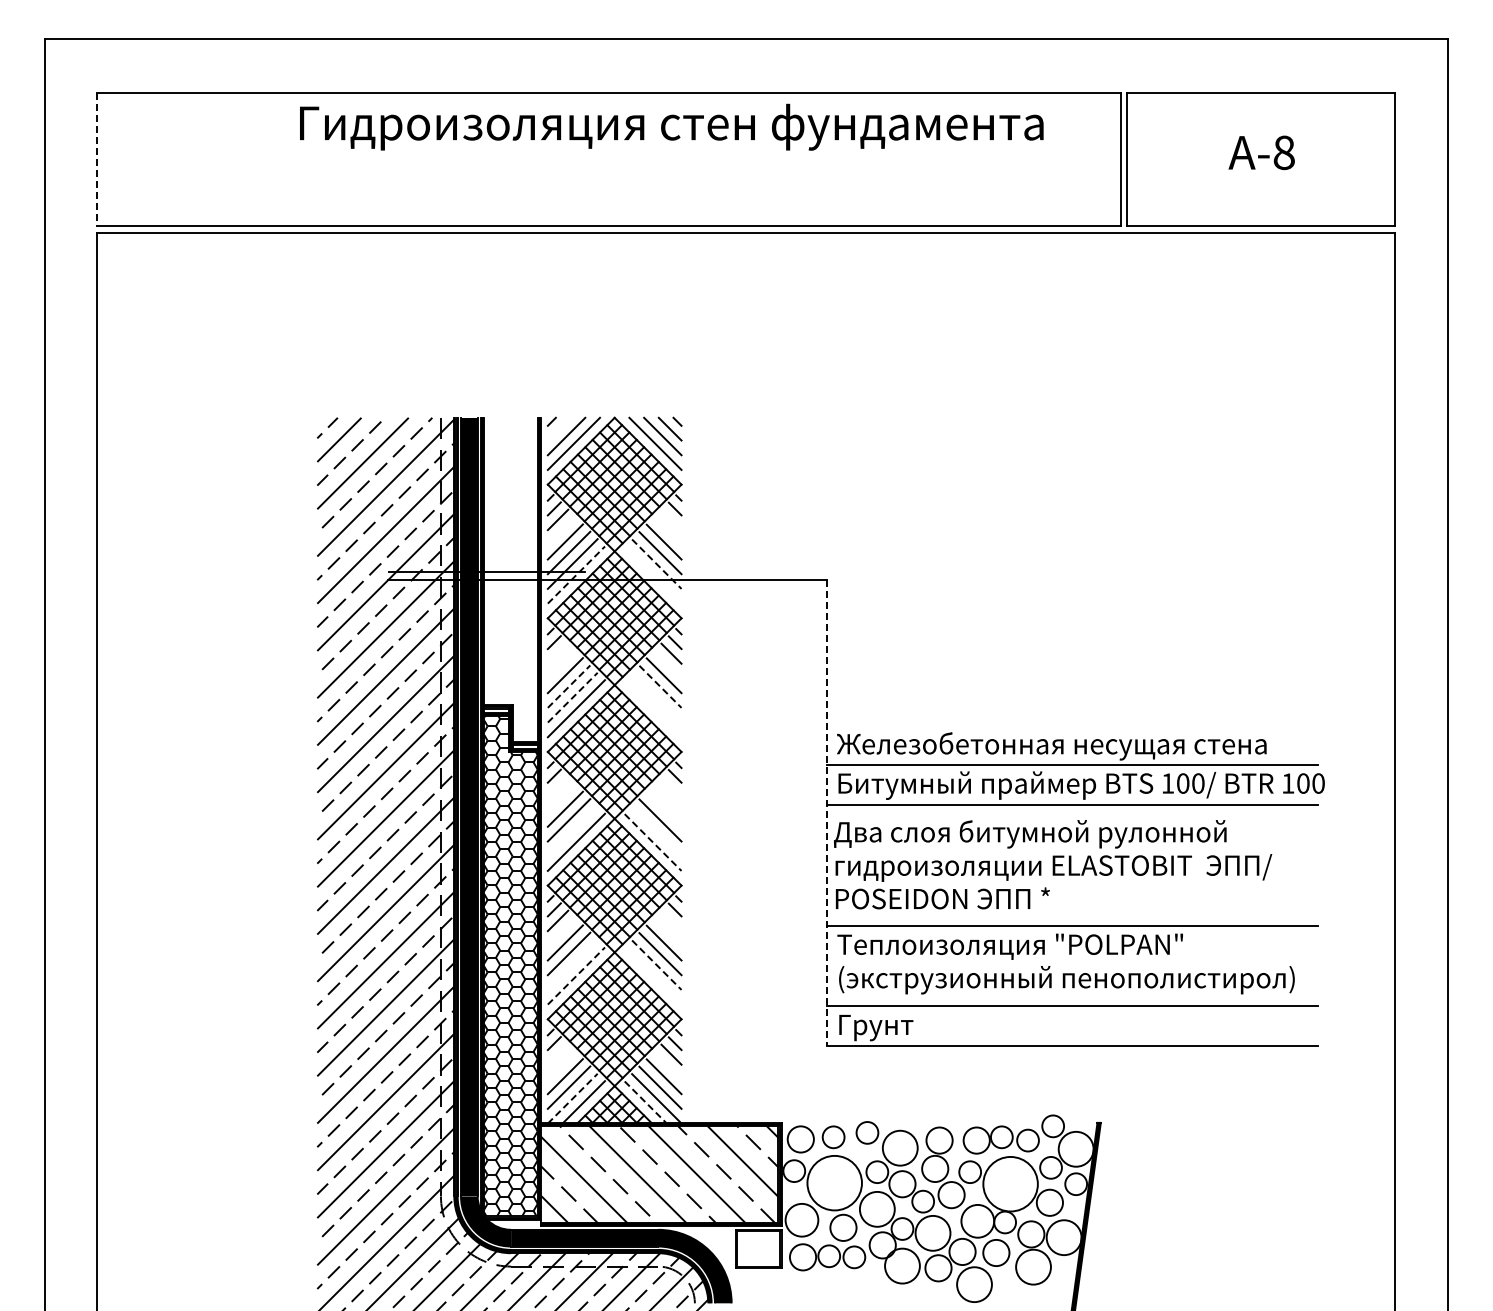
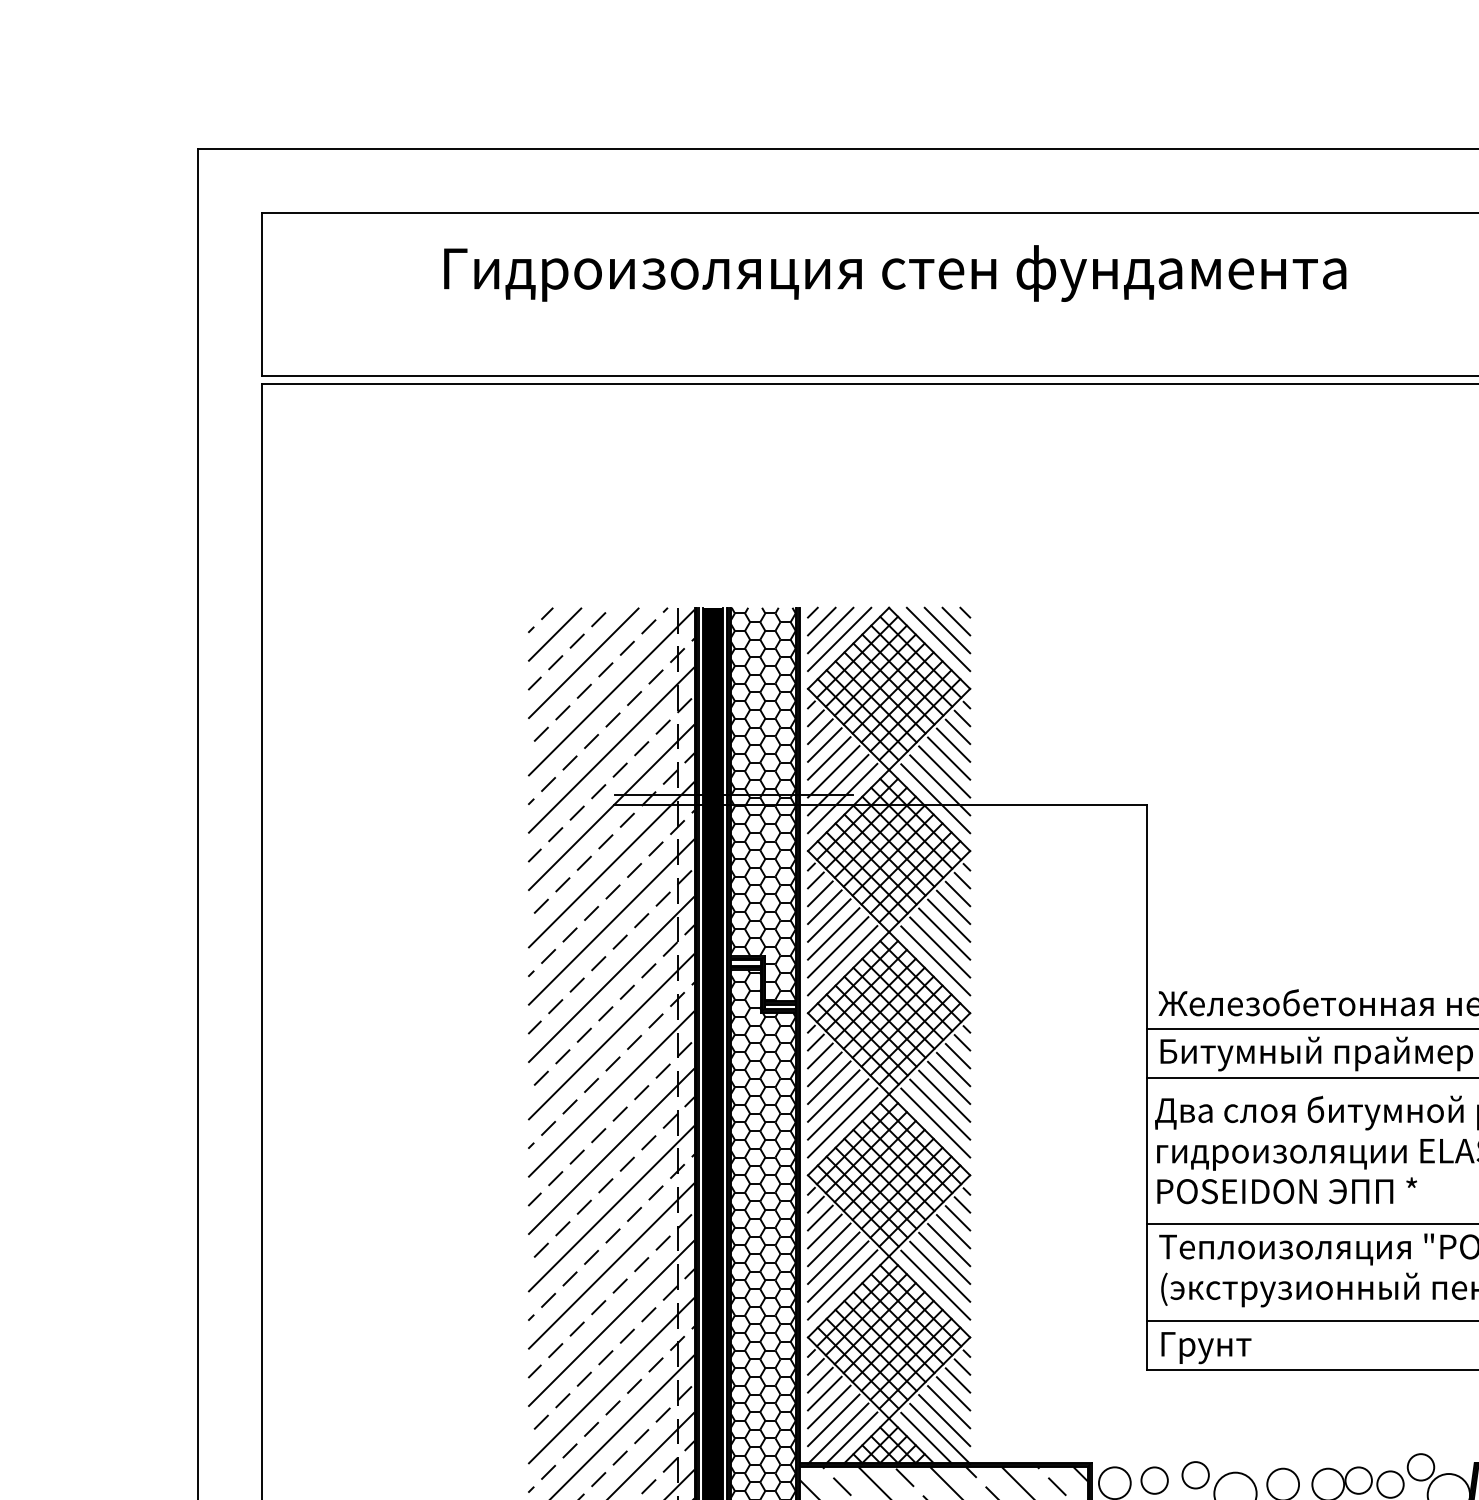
text: (671, 126) -> (894, 272), moved
line: (97, 159) -> (261, 294), dashed -> solid
line: (558, 428) -> (820, 620), added
line: (671, 520) -> (957, 732), added
line: (561, 530) -> (824, 744), added
line: (667, 530) -> (953, 744), added
line: (656, 564) -> (939, 785), dashed -> solid
line: (576, 574) -> (842, 797), dashed -> solid
line: (652, 574) -> (934, 797), added
hatch: (510, 579) -> (762, 803), added
line: (557, 653) -> (819, 893), added
line: (561, 664) -> (824, 907), added
line: (667, 664) -> (953, 907), added
line: (569, 686) -> (834, 933), dashed -> solid
line: (660, 686) -> (944, 933), dashed -> solid
line: (573, 697) -> (839, 947), dashed -> solid
line: (656, 697) -> (939, 947), added
line: (652, 708) -> (934, 960), added
line: (557, 787) -> (819, 1056), added
line: (671, 787) -> (957, 1056), added
line: (561, 798) -> (824, 1069), added
line: (667, 798) -> (953, 1069), added
line: (663, 809) -> (948, 1082), added
line: (827, 813) -> (1147, 1087), dashed -> solid
line: (572, 831) -> (837, 1109), added
line: (656, 831) -> (939, 1109), added
line: (653, 842) -> (936, 1122), dashed -> solid
line: (671, 921) -> (957, 1218), added
line: (561, 931) -> (824, 1230), added
line: (667, 931) -> (953, 1230), added
line: (572, 964) -> (837, 1270), added
line: (656, 965) -> (939, 1272), dashed -> solid
line: (576, 975) -> (842, 1284), dashed -> solid
line: (652, 975) -> (934, 1284), added
line: (557, 1054) -> (819, 1380), added
line: (561, 1065) -> (824, 1393), added
line: (667, 1065) -> (953, 1393), added
line: (573, 1098) -> (839, 1433), dashed -> solid
line: (645, 1102) -> (926, 1438), dashed -> solid

